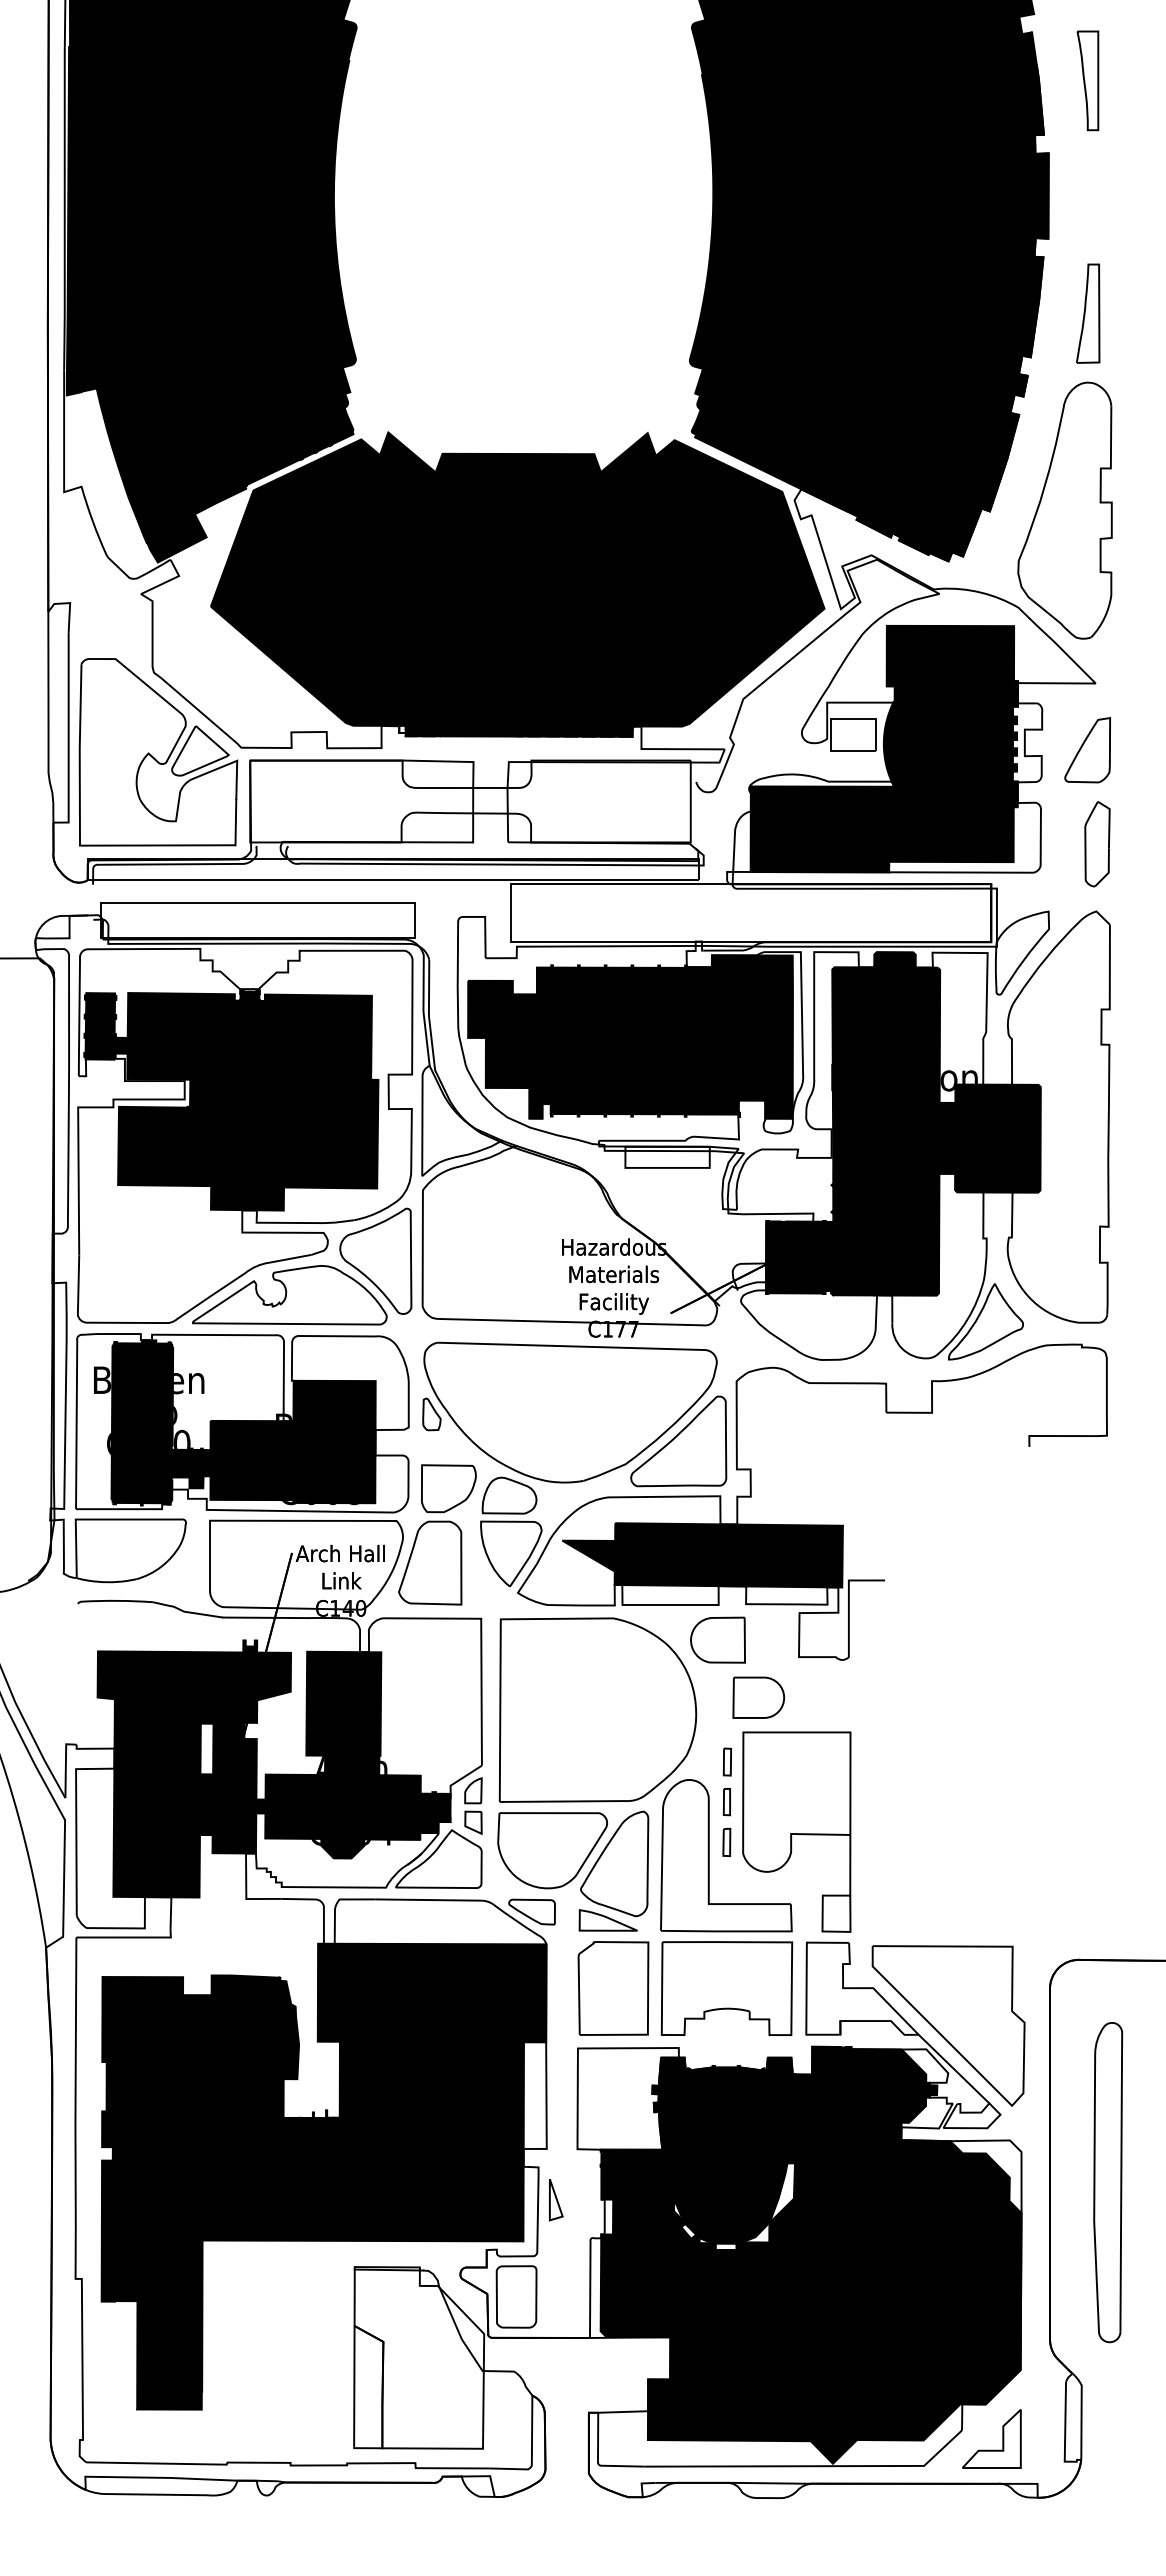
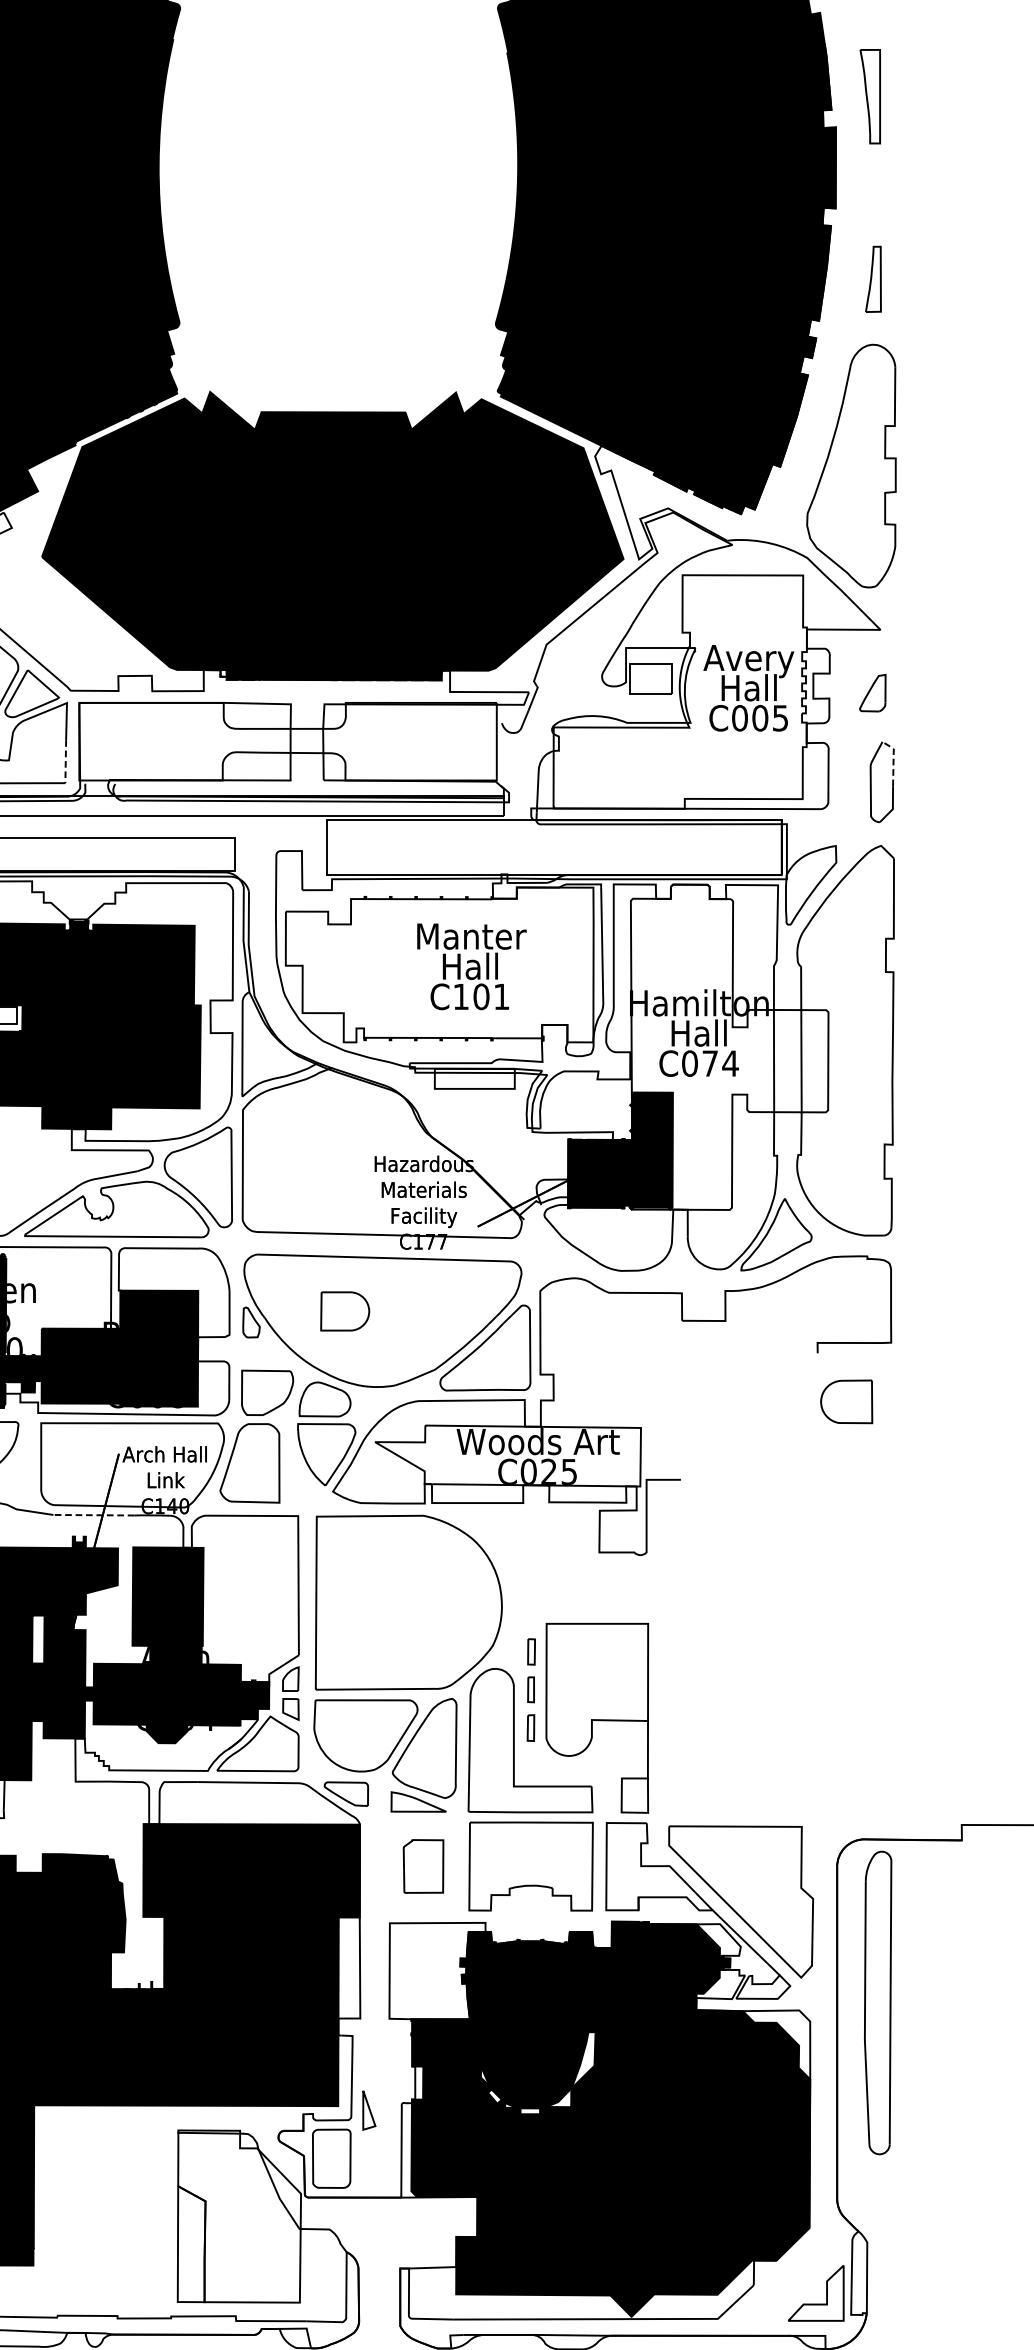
part: (1087, 80) -> (869, 96), moved
part: (1088, 313) -> (873, 279), size x0.7
fill: (884, 748) -> (680, 691), removed
part: (1087, 750) -> (872, 693), size x0.6
line: (1109, 820) -> (893, 759), solid -> dashed
line: (235, 822) -> (65, 761), solid -> dashed
fill: (630, 1036) -> (439, 964), removed
fill: (903, 1123) -> (698, 1046), removed
fill: (702, 1555) -> (507, 1456), removed
line: (265, 1617) -> (93, 1514), solid -> dashed
part: (717, 1639) -> (846, 1401), moved
part: (758, 1697) -> (344, 1311), moved
part: (613, 1988) -> (423, 1866), size x0.6
part: (1108, 2182) -> (878, 2002), moved
part: (556, 2200) -> (369, 2110), moved
part: (1002, 2438) -> (826, 2292), moved

